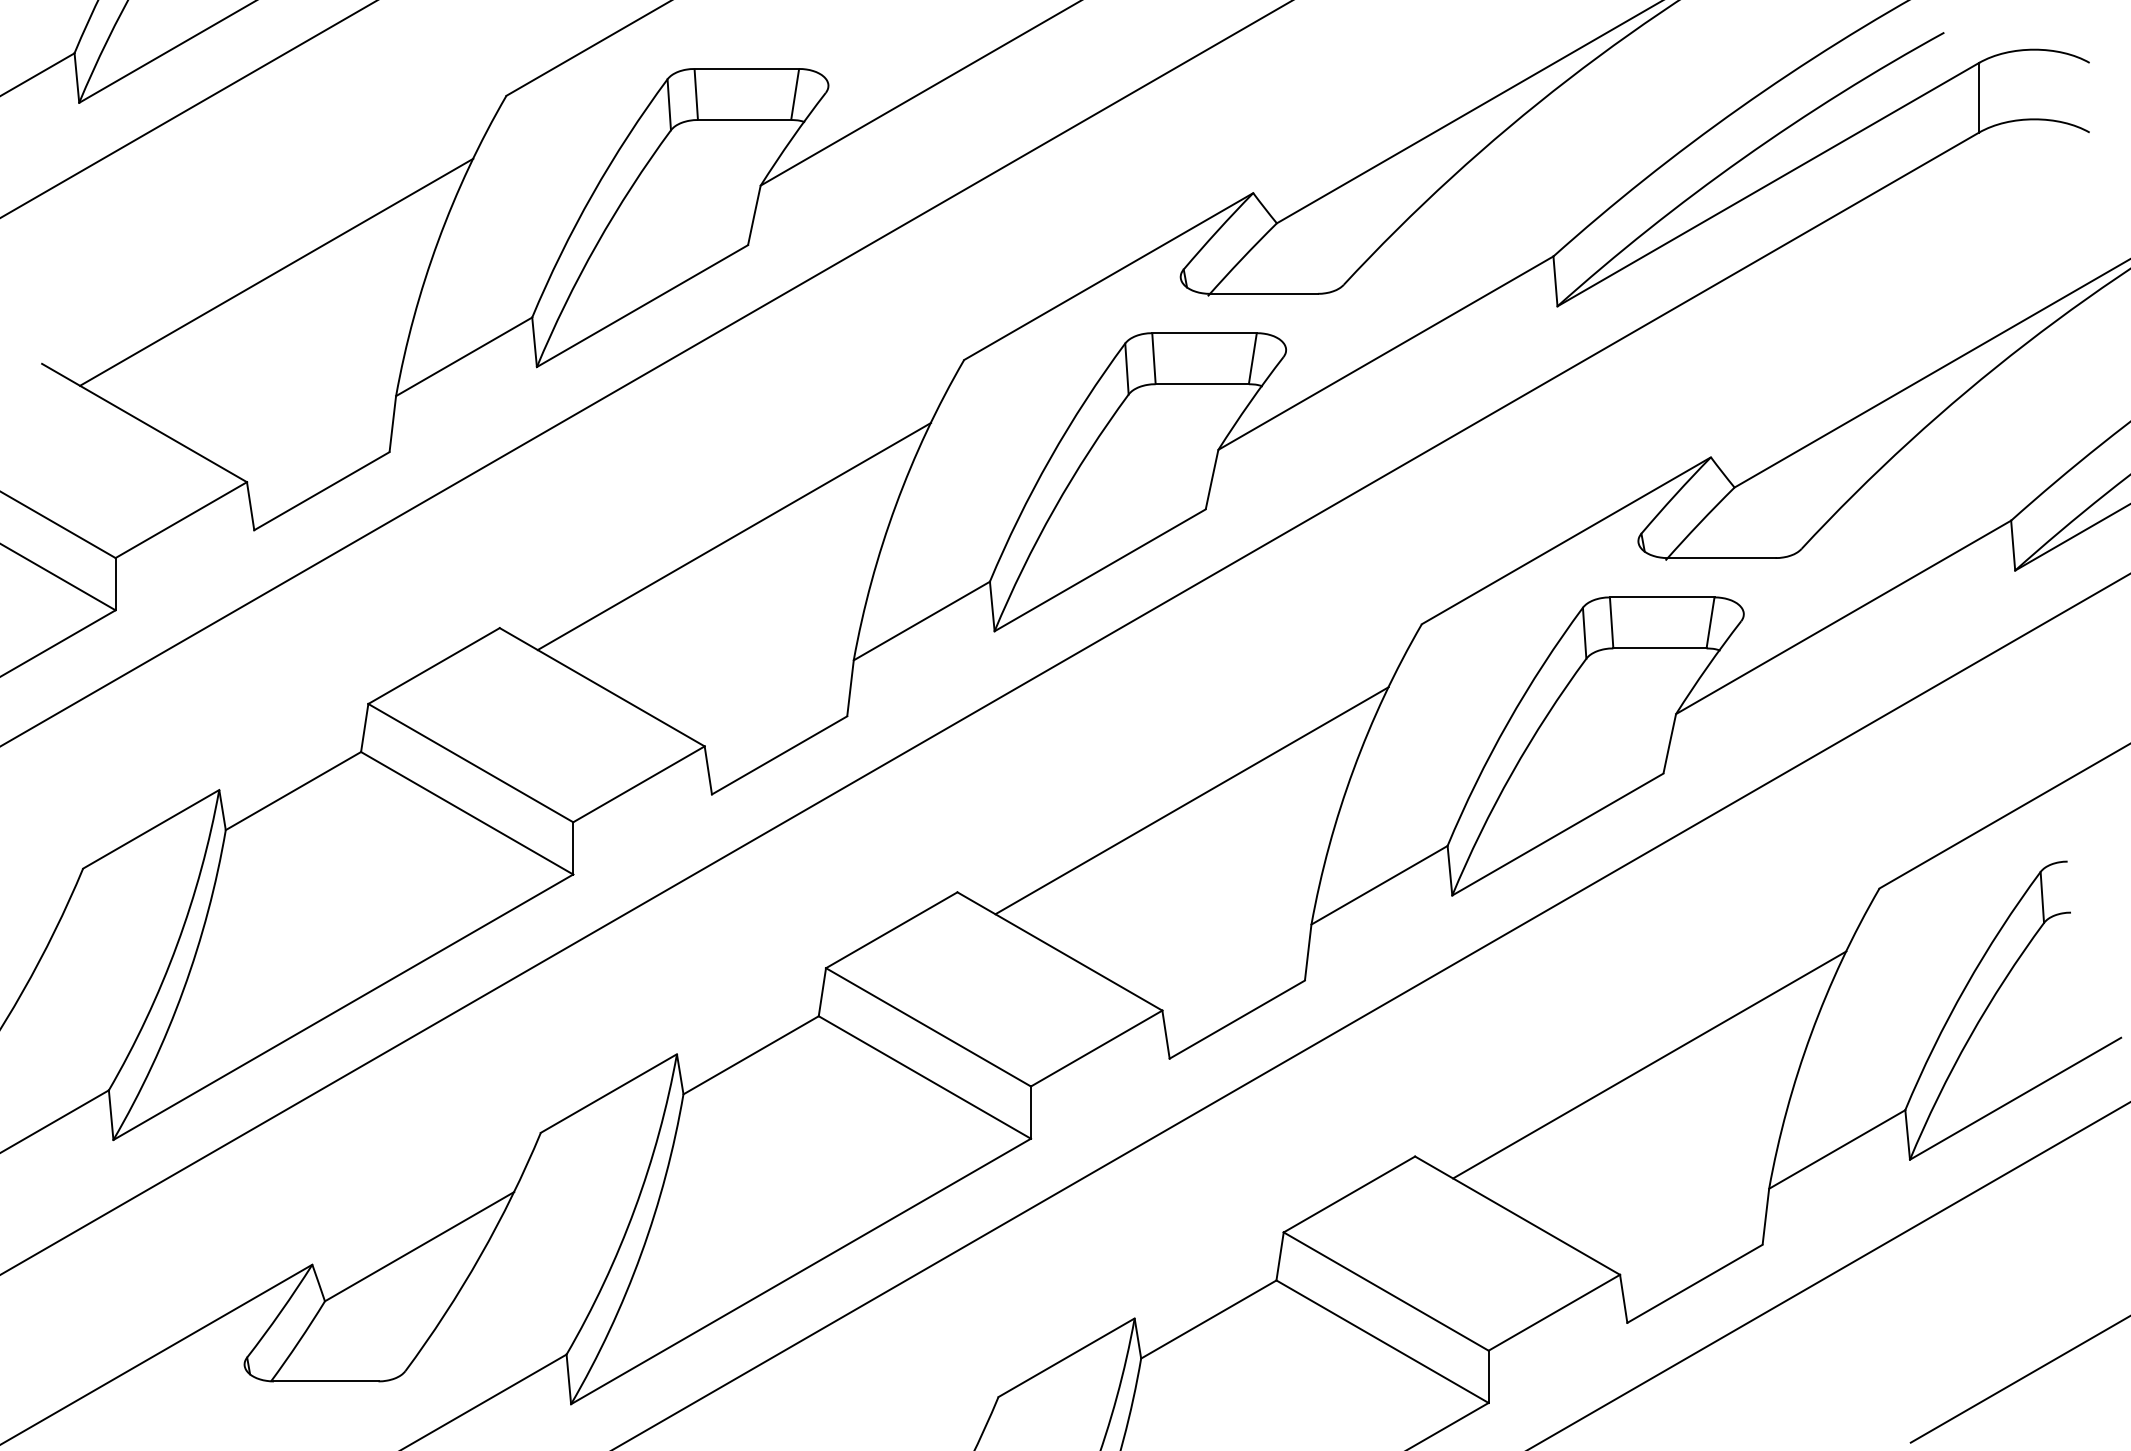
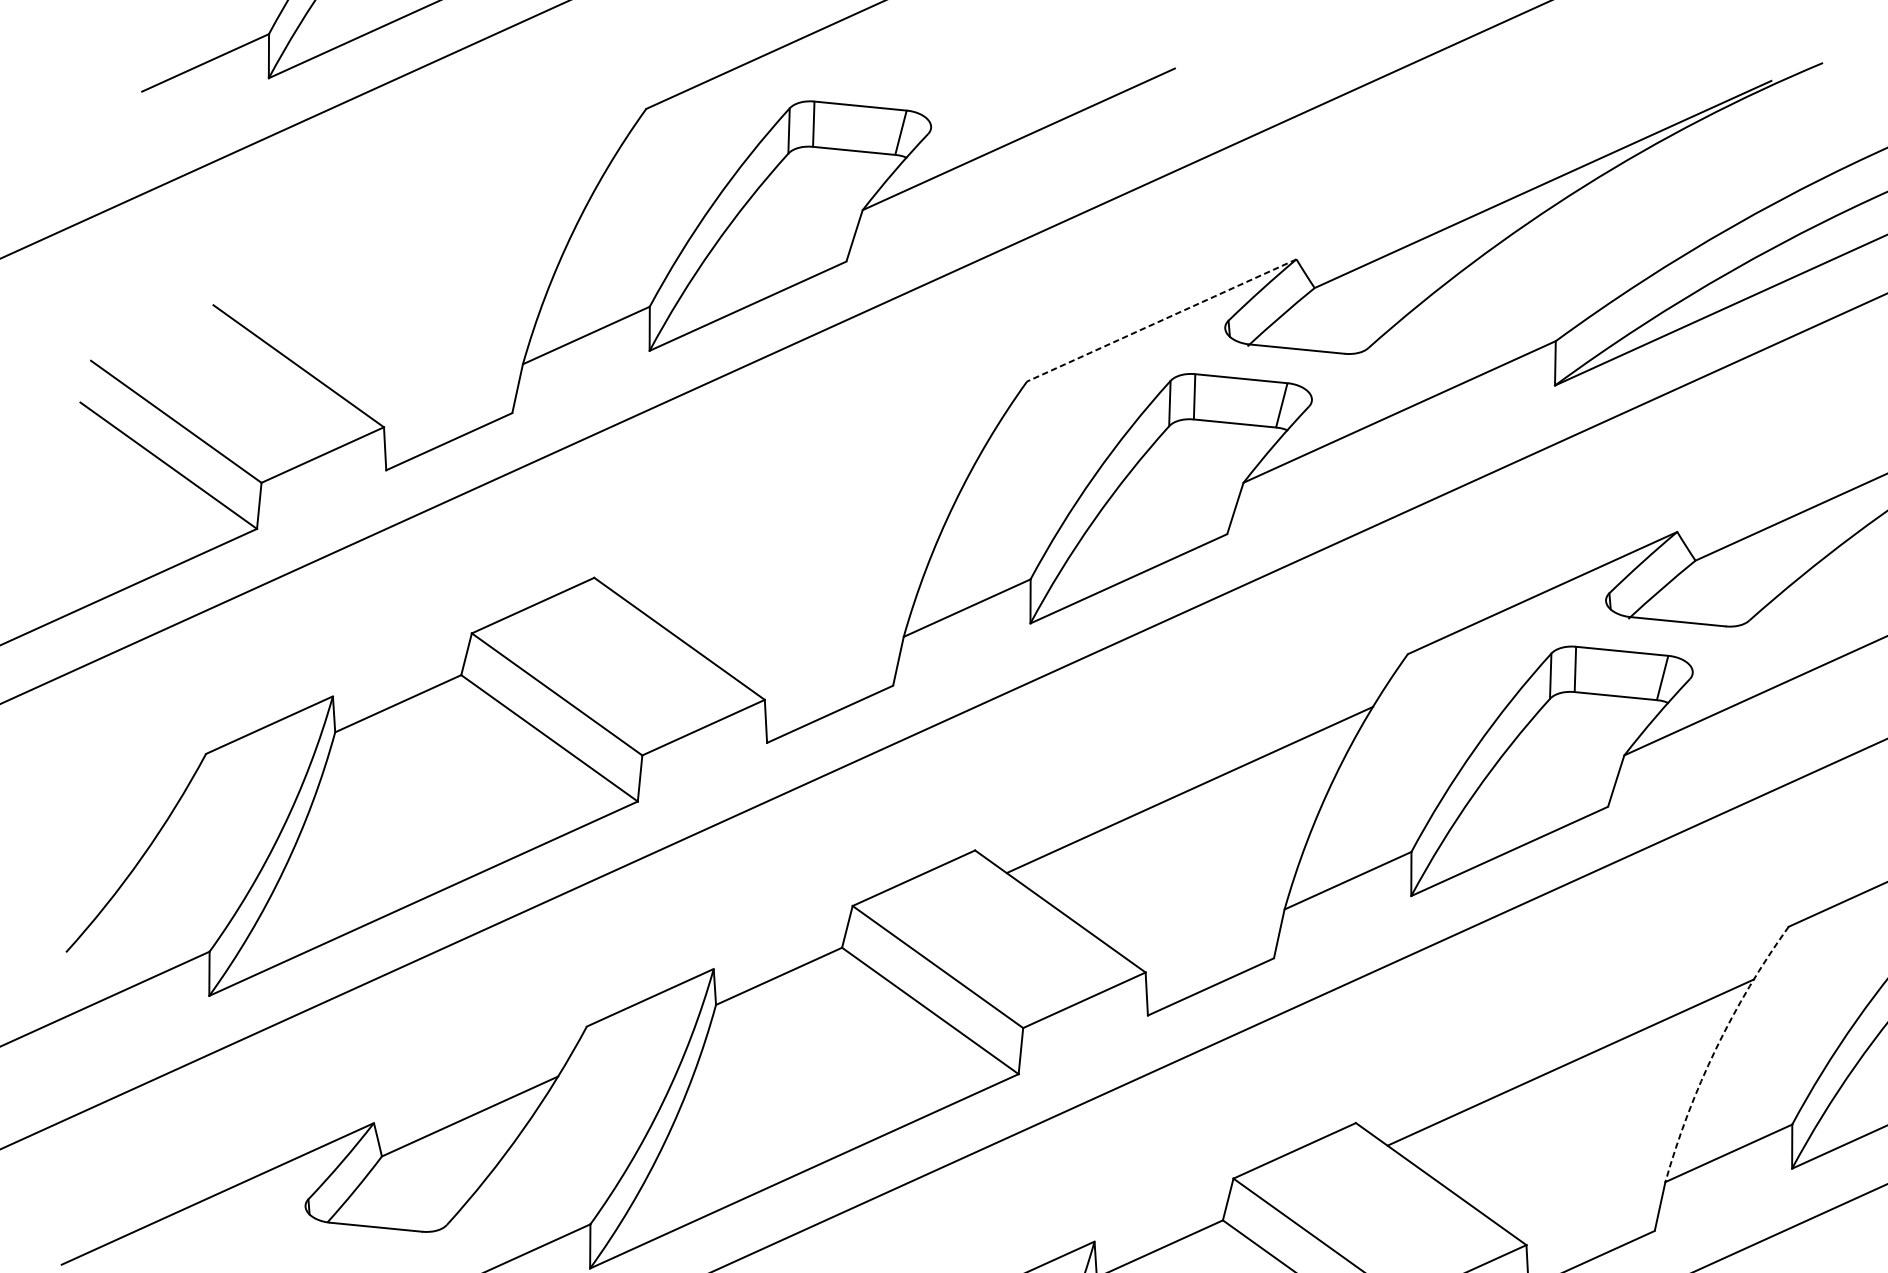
line: (276, 271) -> (428, 244), removed
line: (1108, 276) -> (1161, 320), solid -> dashed
line: (734, 536) -> (809, 517), removed
arc: (1811, 1033) -> (1716, 1048), solid -> dashed

